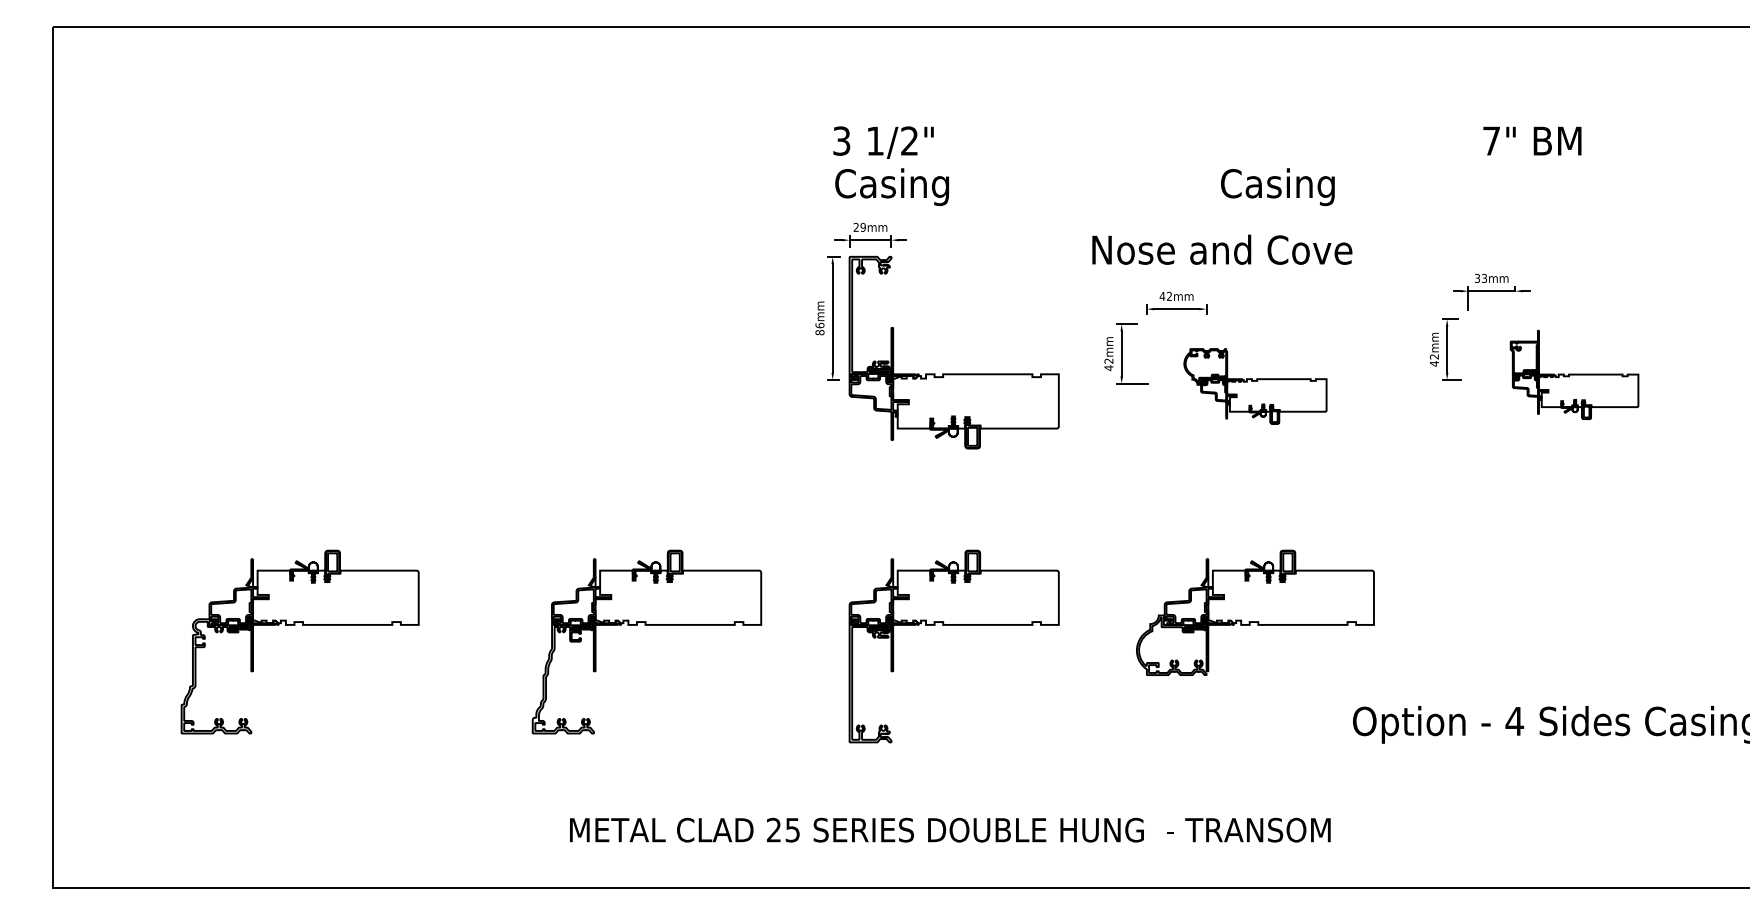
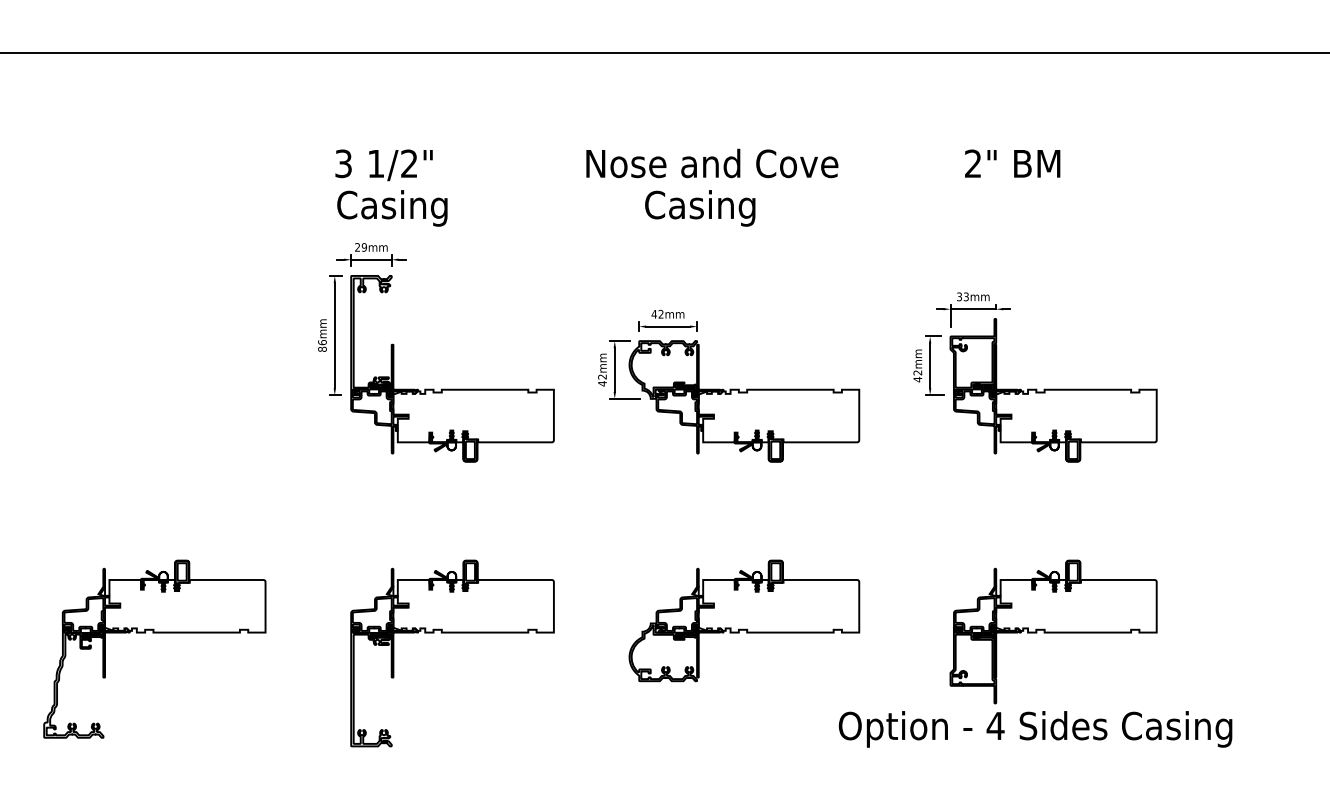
text: (1491, 140) -> (973, 163), 7" -> 2"
text: (1277, 187) -> (699, 208), moved
text: (1222, 249) -> (712, 163), moved
part: (1574, 374) -> (1053, 389), size x1.67
part: (1255, 386) -> (744, 401), size x1.67
part: (1574, 623) -> (1053, 631), added

